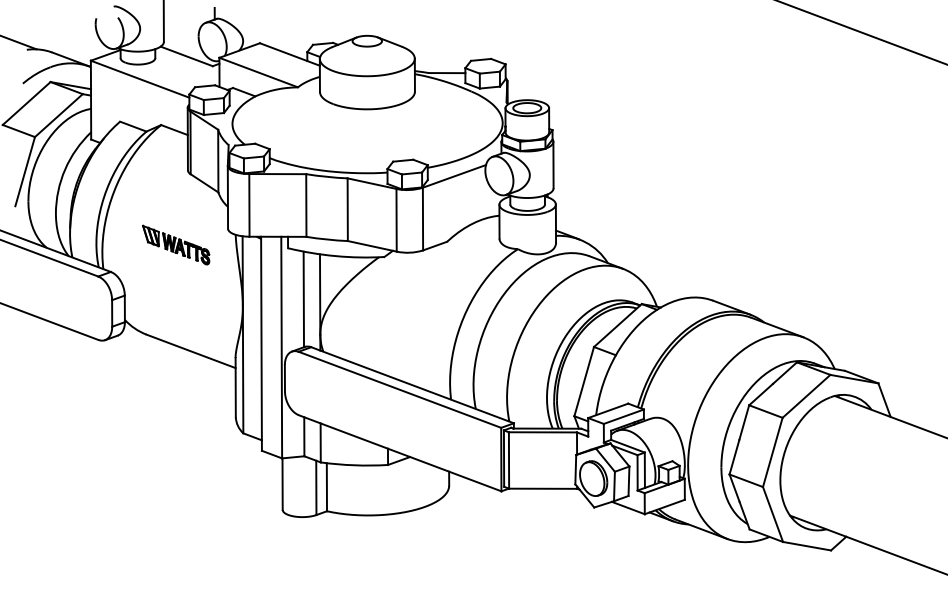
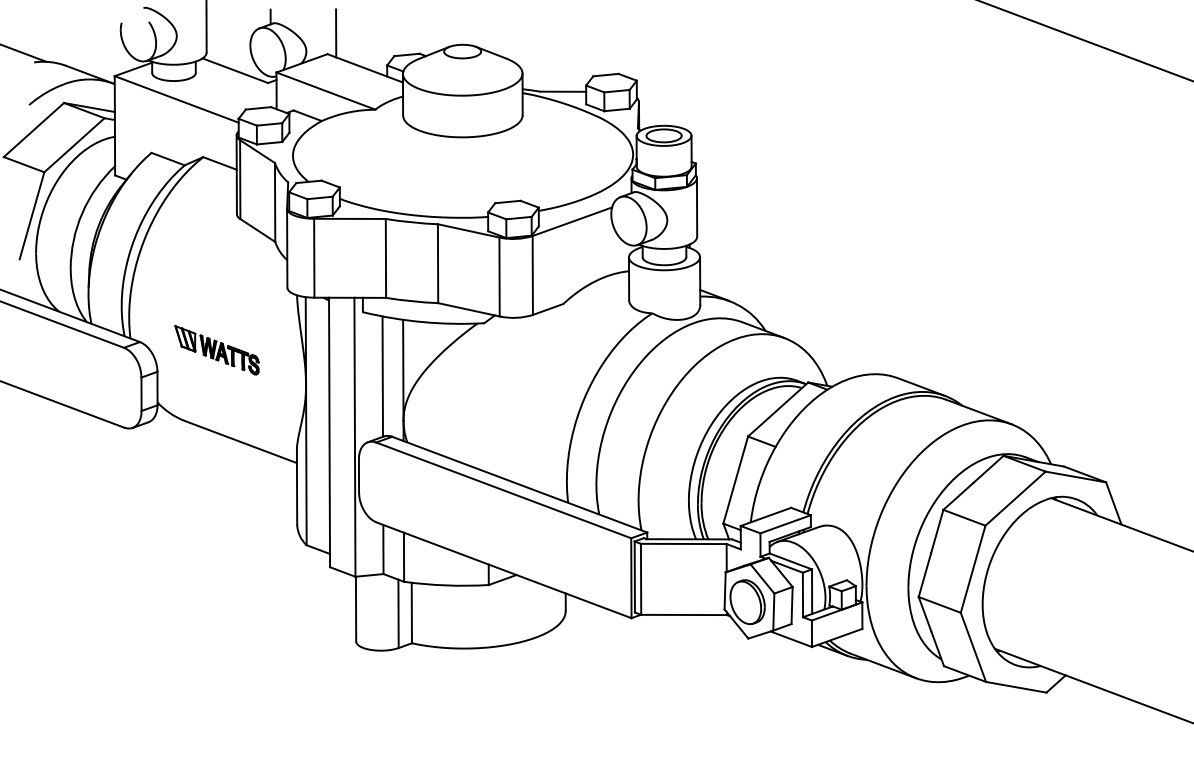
line: (267, 26) -> (336, 33), added
part: (175, 245) -> (216, 350), moved

